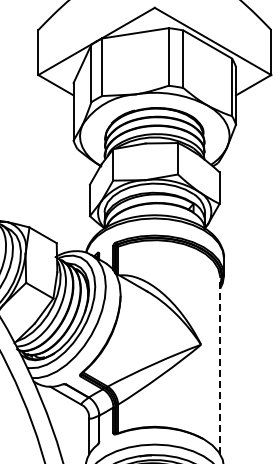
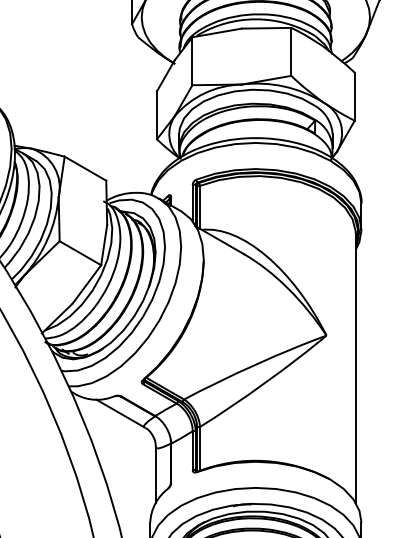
line: (220, 365) -> (356, 367), dashed -> solid

